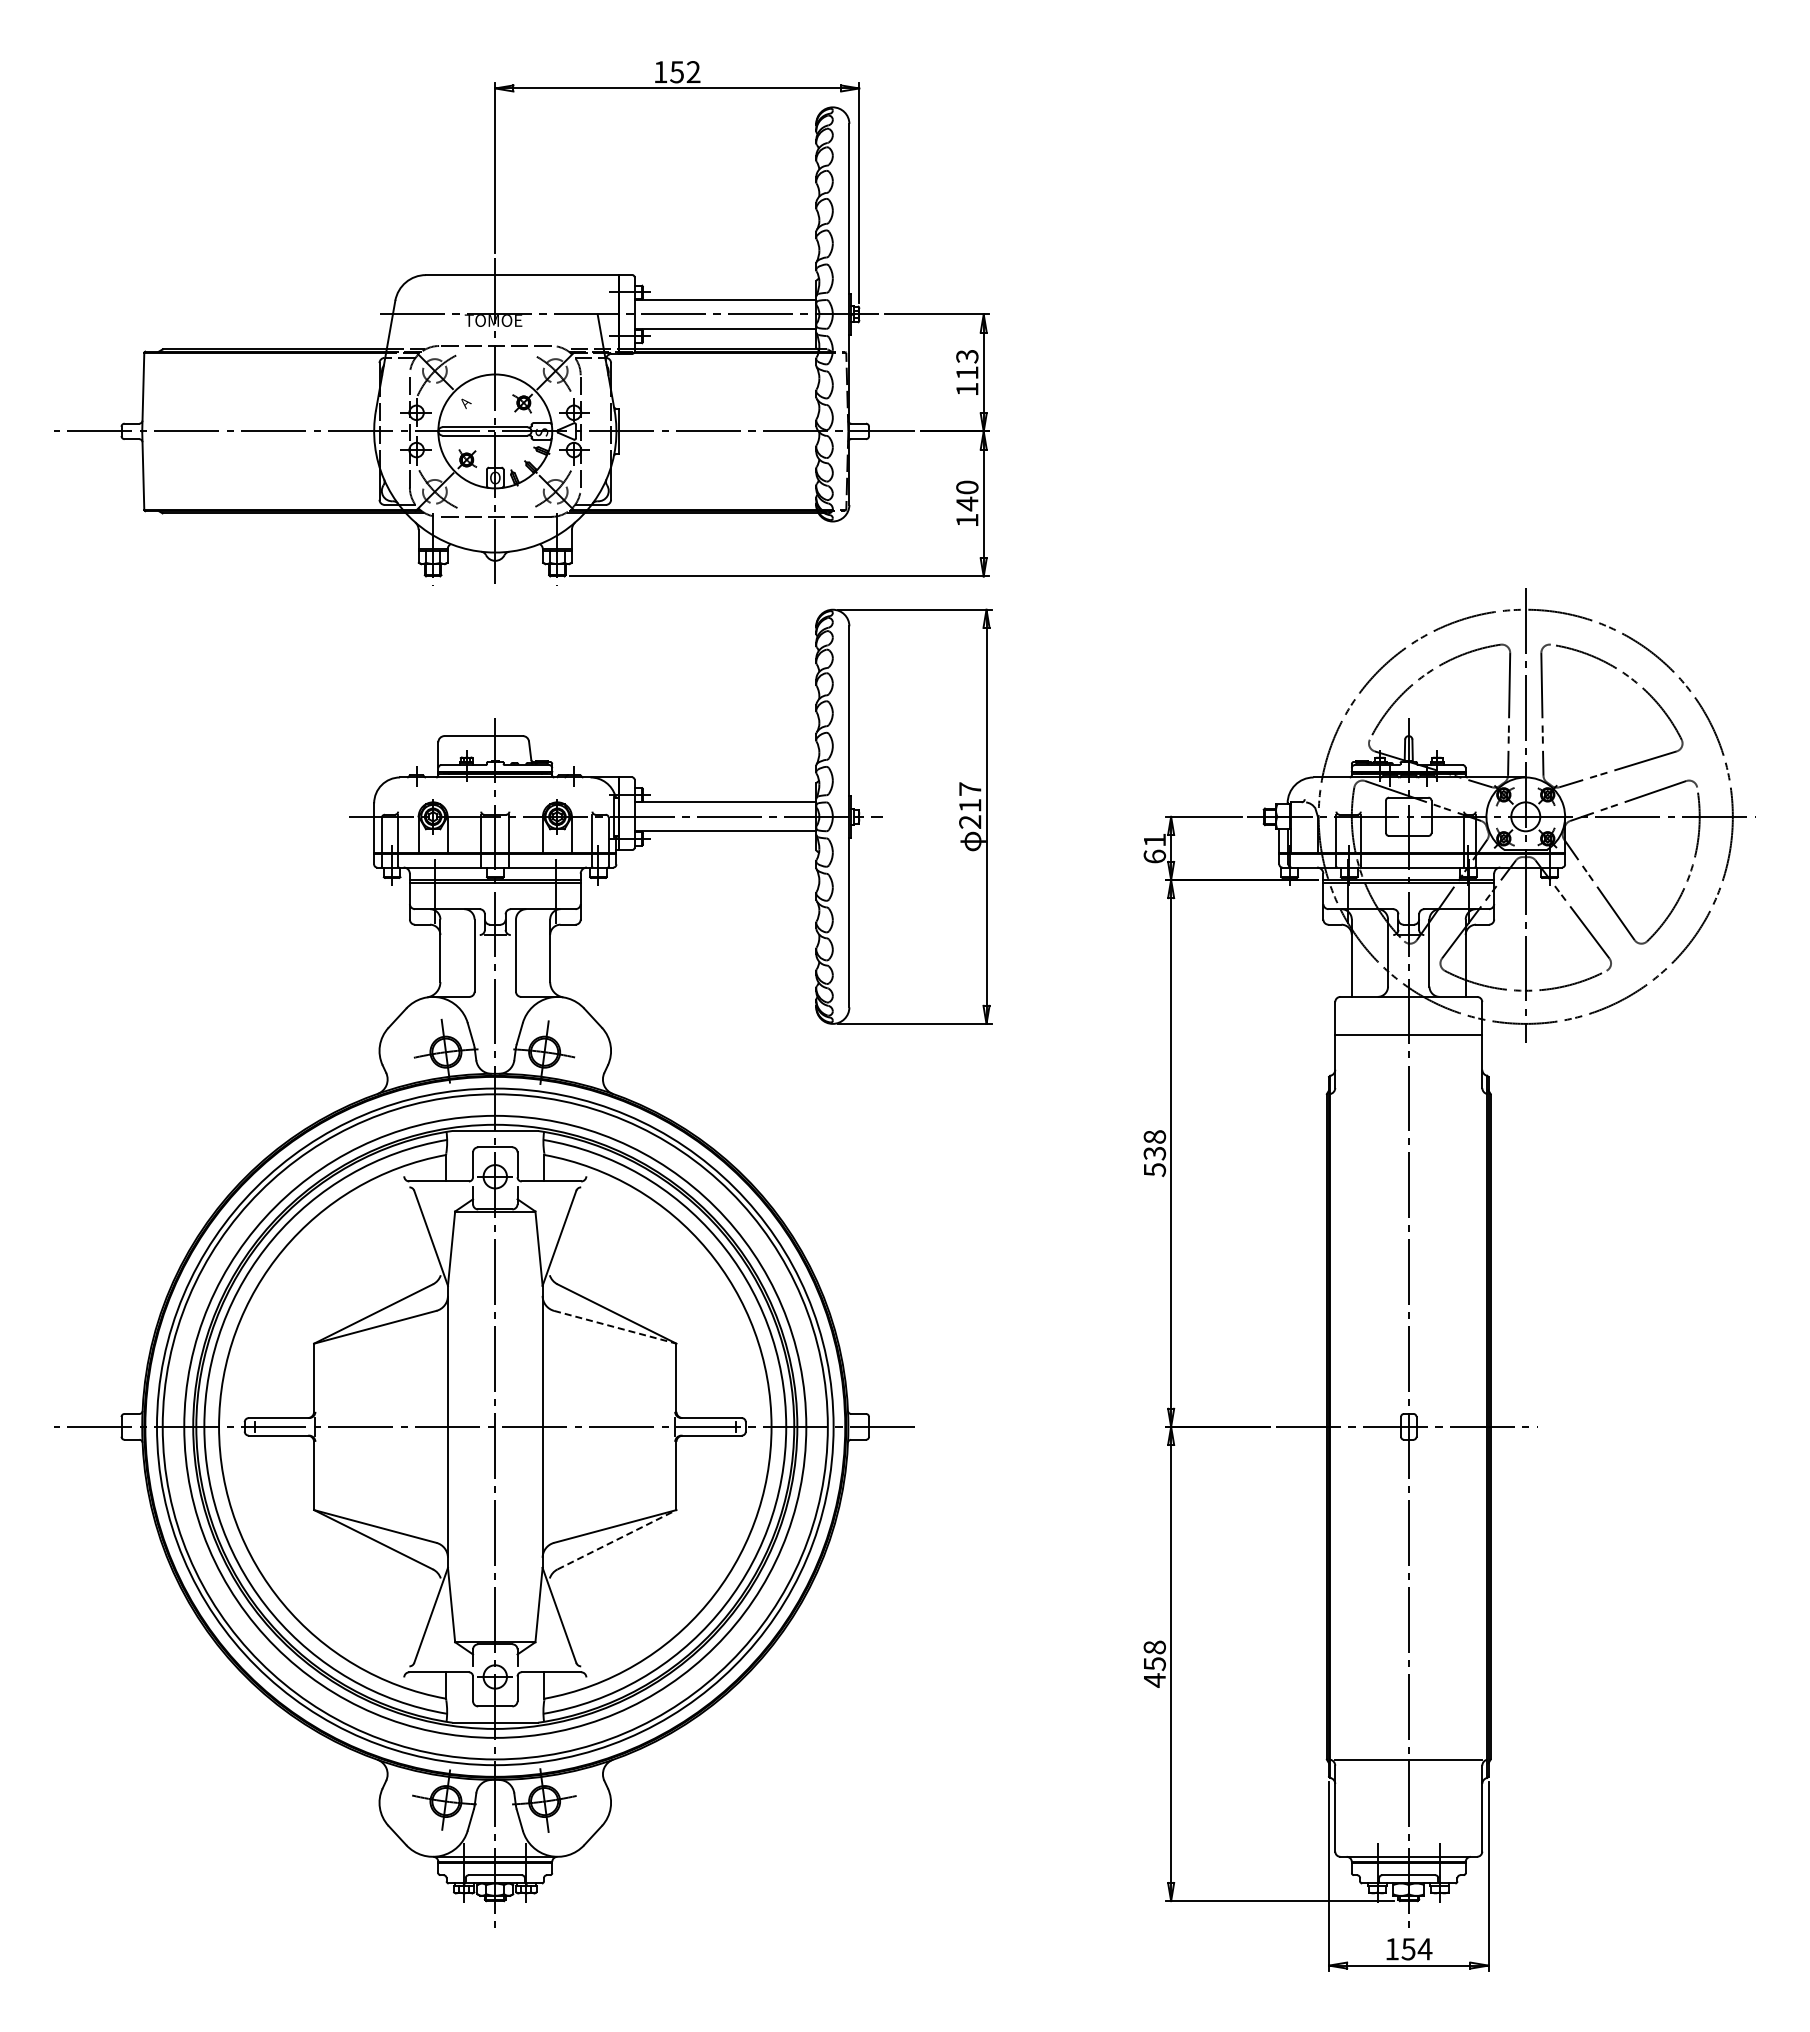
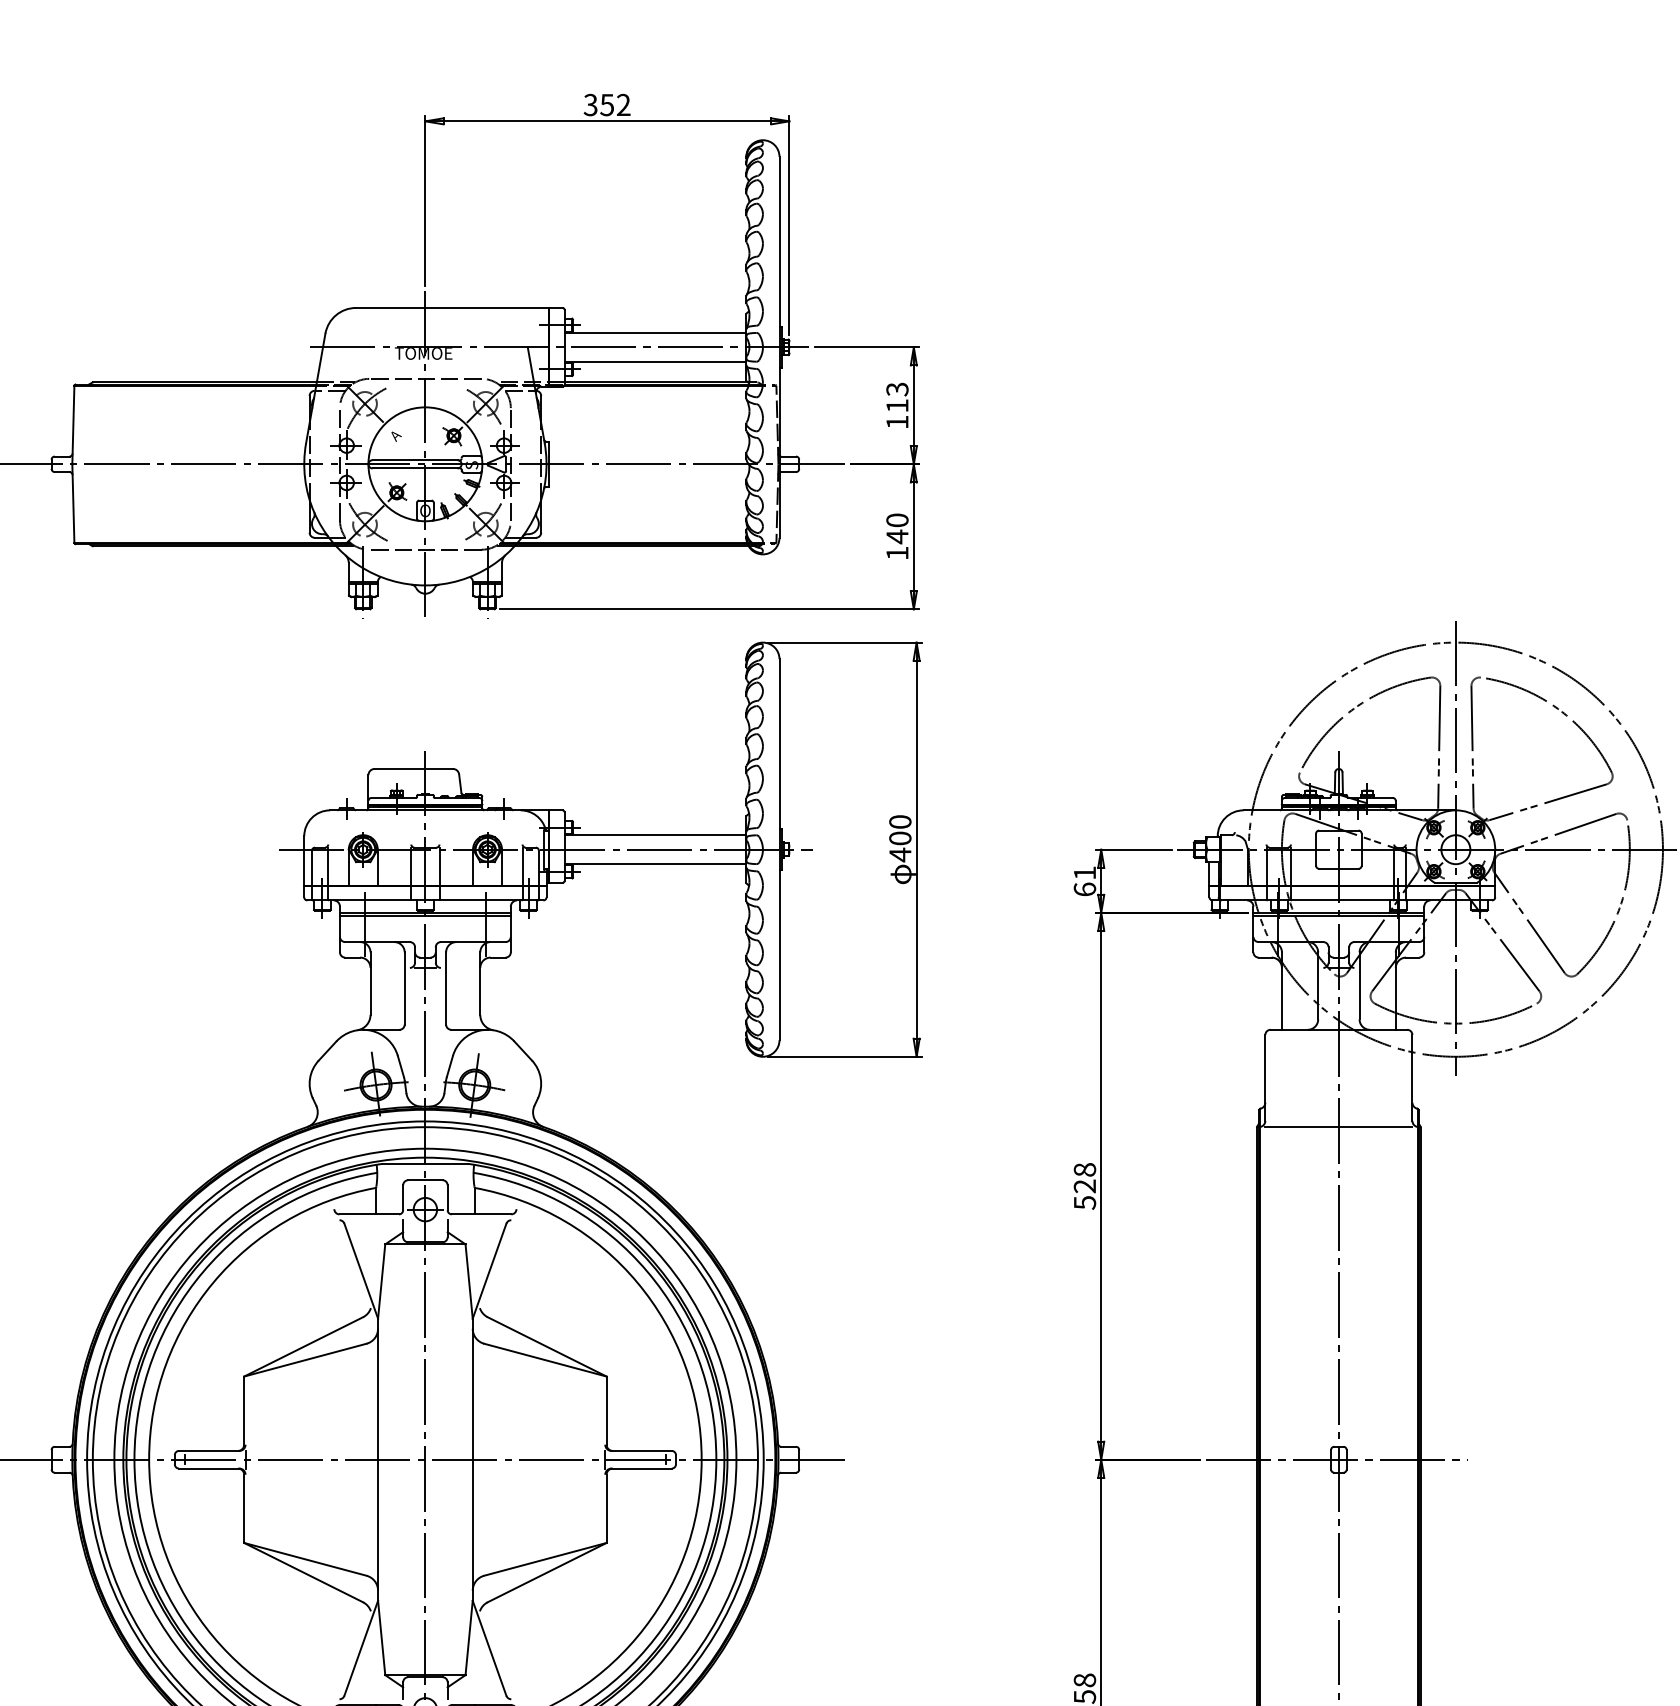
text: (660, 72) -> (590, 105), 152 -> 352
text: (970, 805) -> (900, 838), 217 -> 400
line: (1408, 1035) -> (1338, 1127), moved
text: (1155, 1153) -> (1085, 1186), 538 -> 528
line: (615, 1327) -> (545, 1360), dashed -> solid
line: (617, 1539) -> (547, 1572), dashed -> solid

